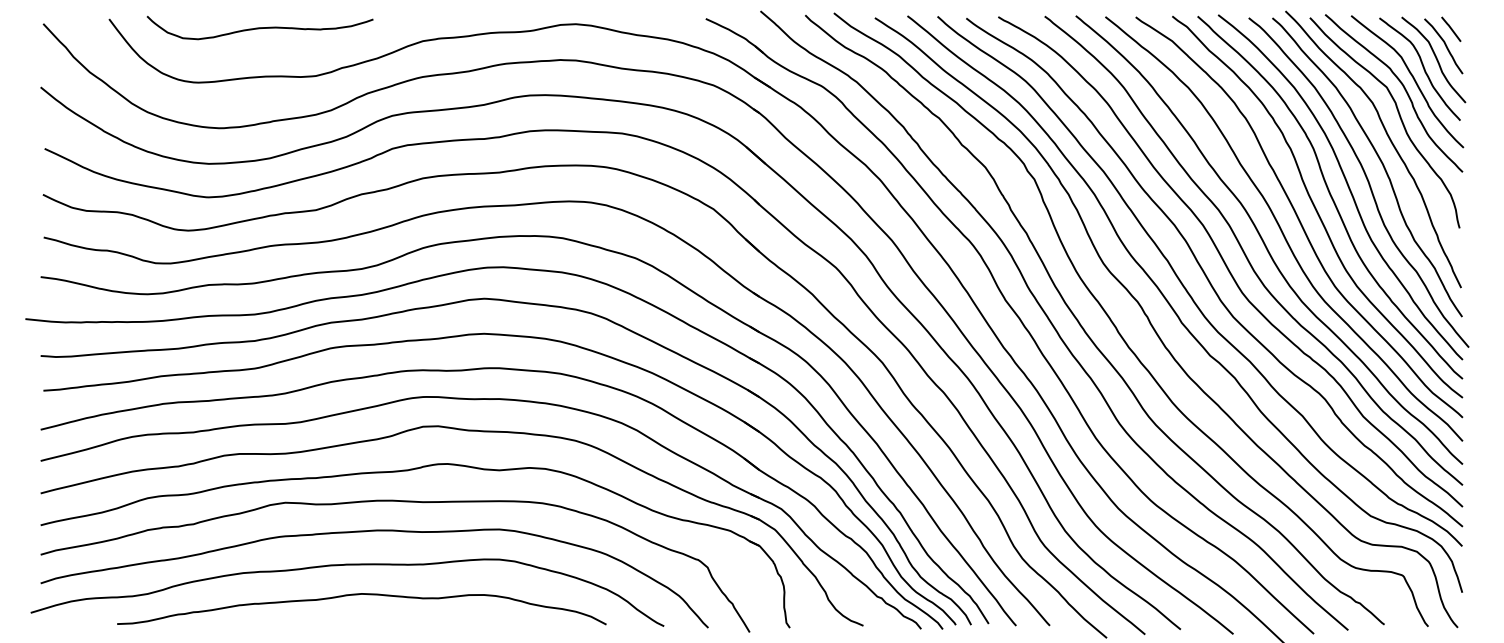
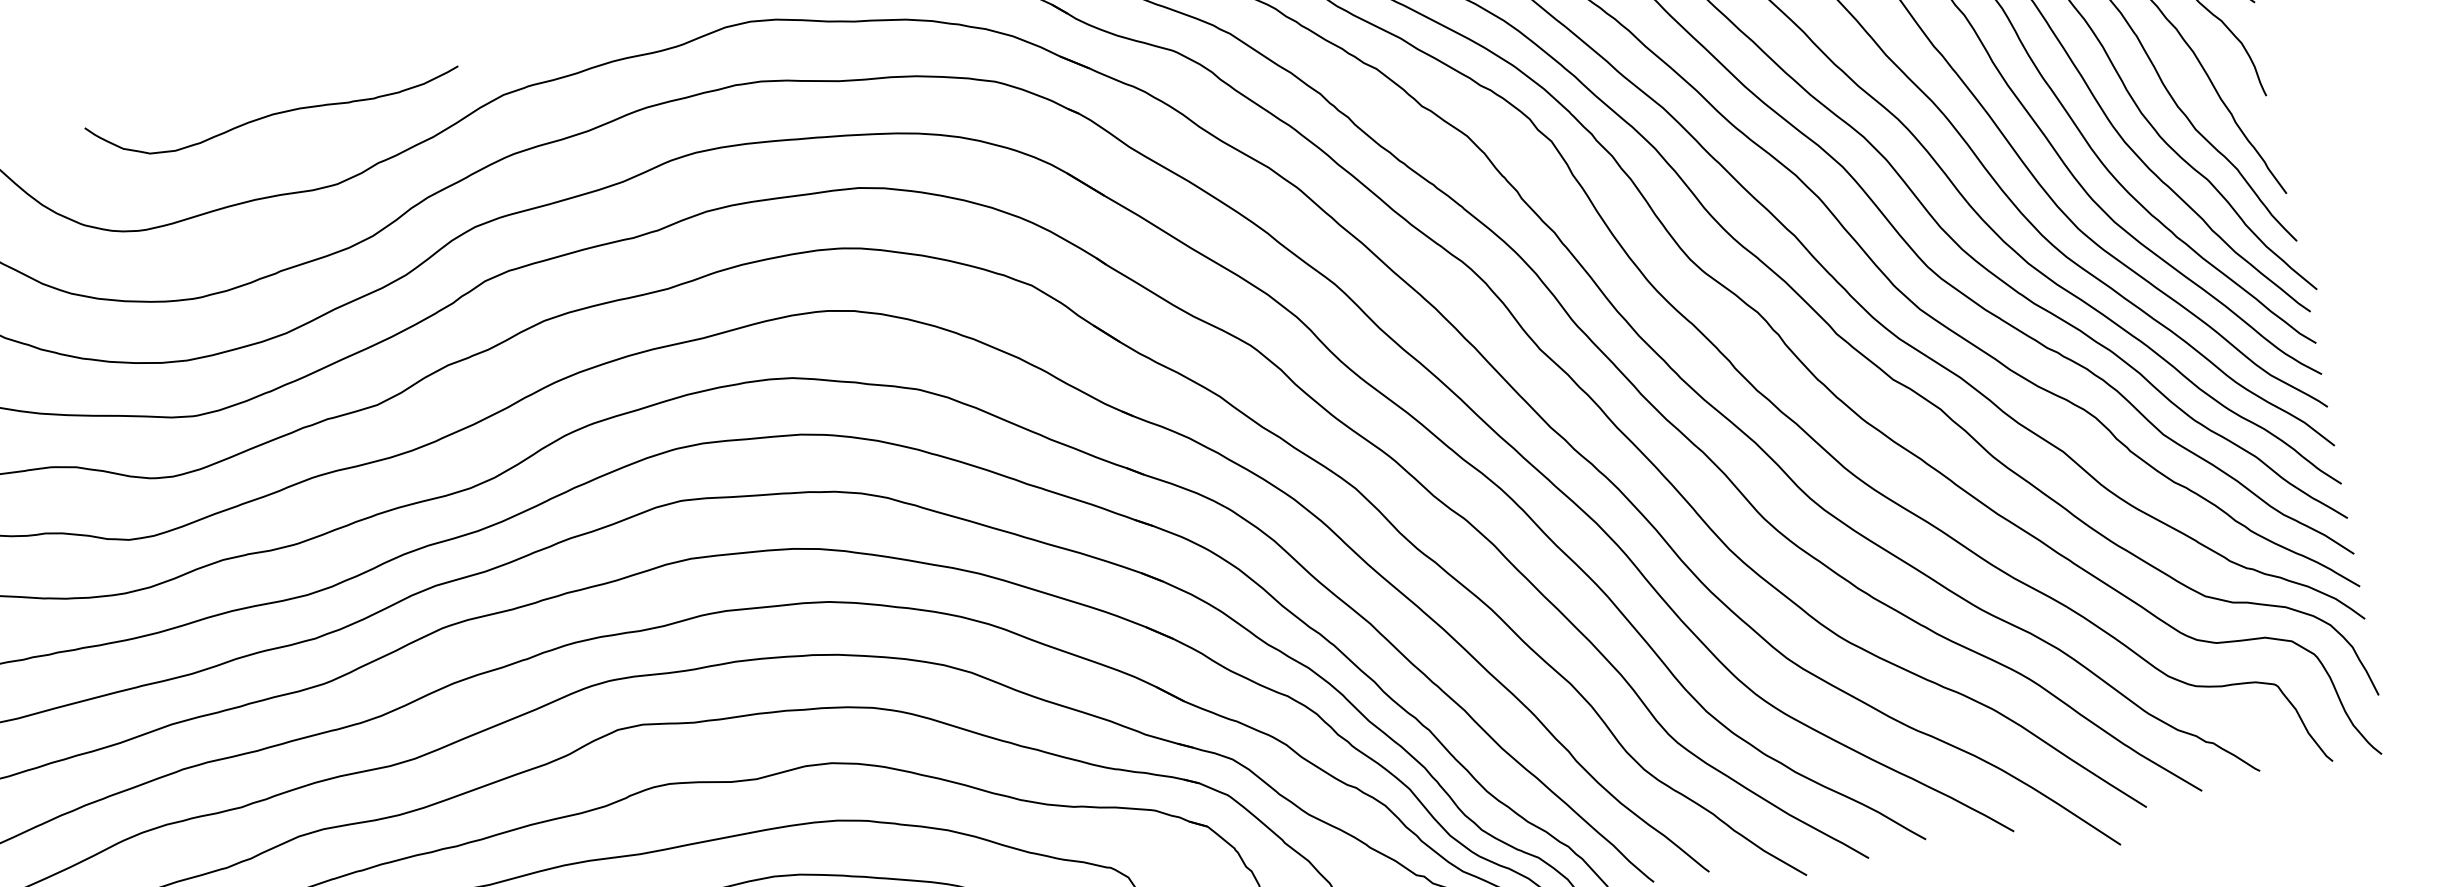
curve: (259, 27) -> (273, 113), moved

